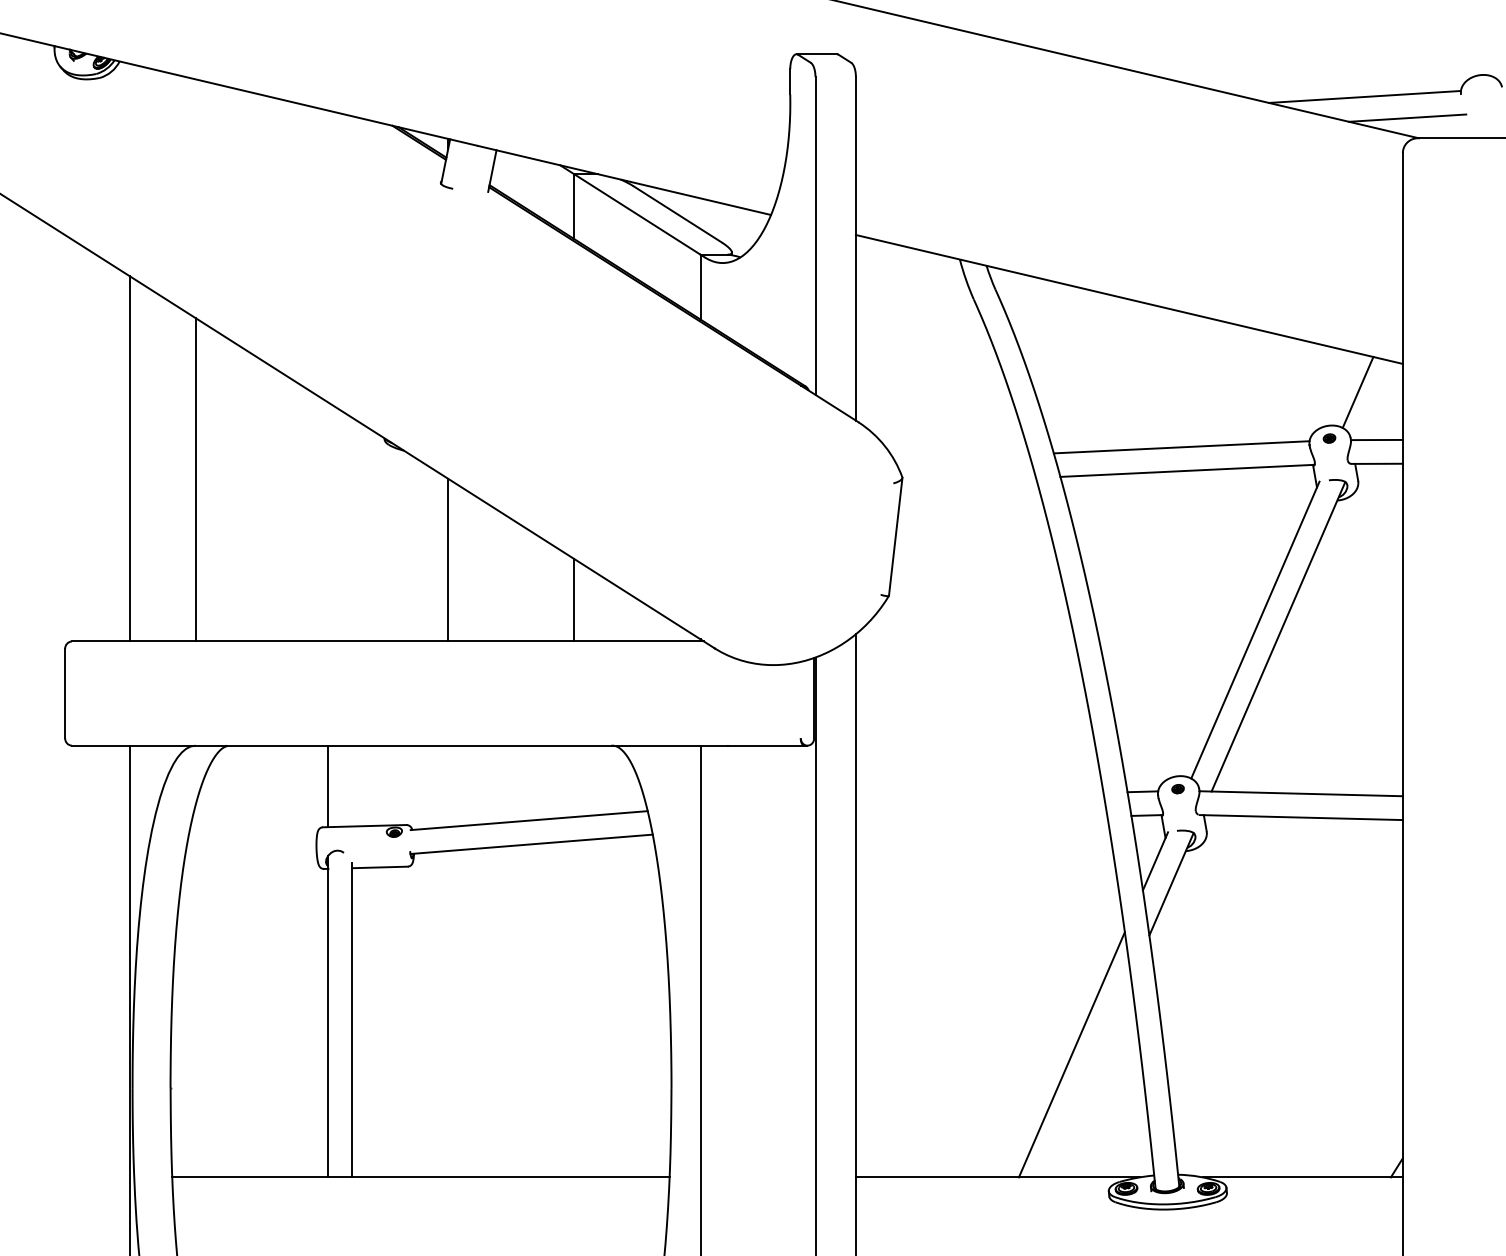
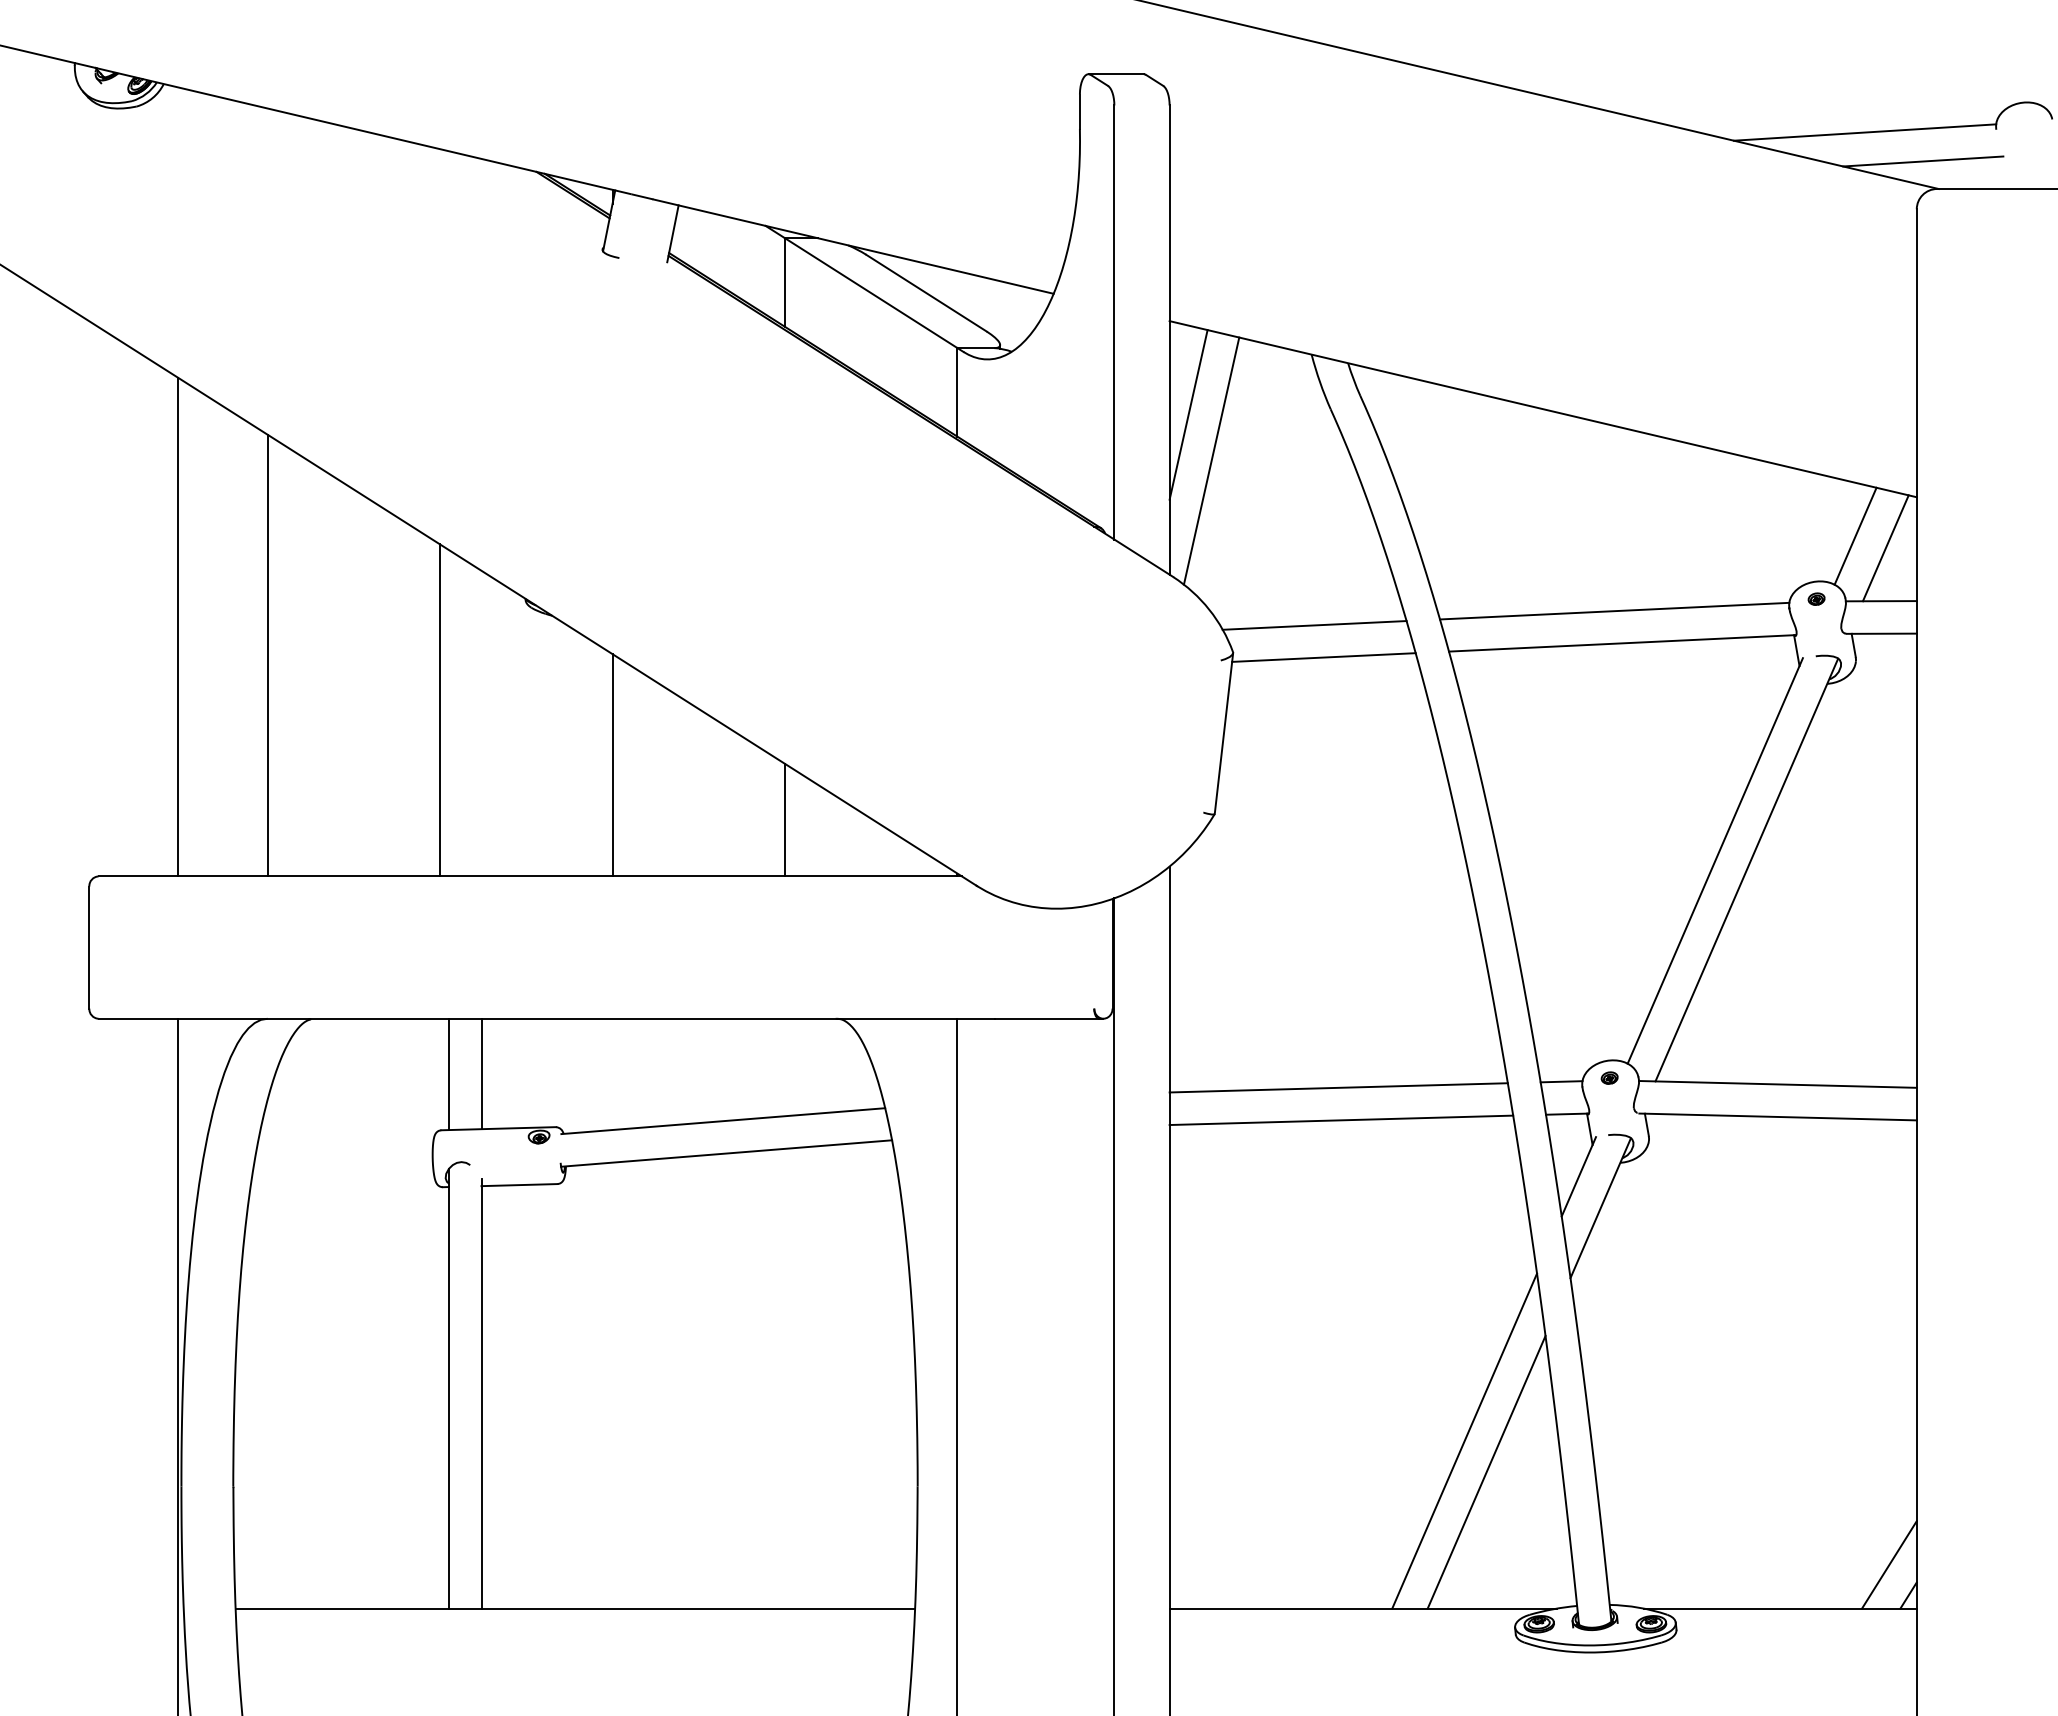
line: (869, 303) -> (1188, 414), added
line: (886, 337) -> (1211, 460), added
line: (1379, 401) -> (1885, 548), added
line: (961, 457) -> (1314, 625), added
line: (968, 481) -> (1323, 657), added
line: (322, 520) -> (440, 710), added
line: (352, 785) -> (481, 1073), added
line: (979, 795) -> (1338, 1087), added
line: (981, 820) -> (1341, 1120), added
line: (1087, 1077) -> (1486, 1471), added
line: (1382, 1145) -> (1889, 1564), added

